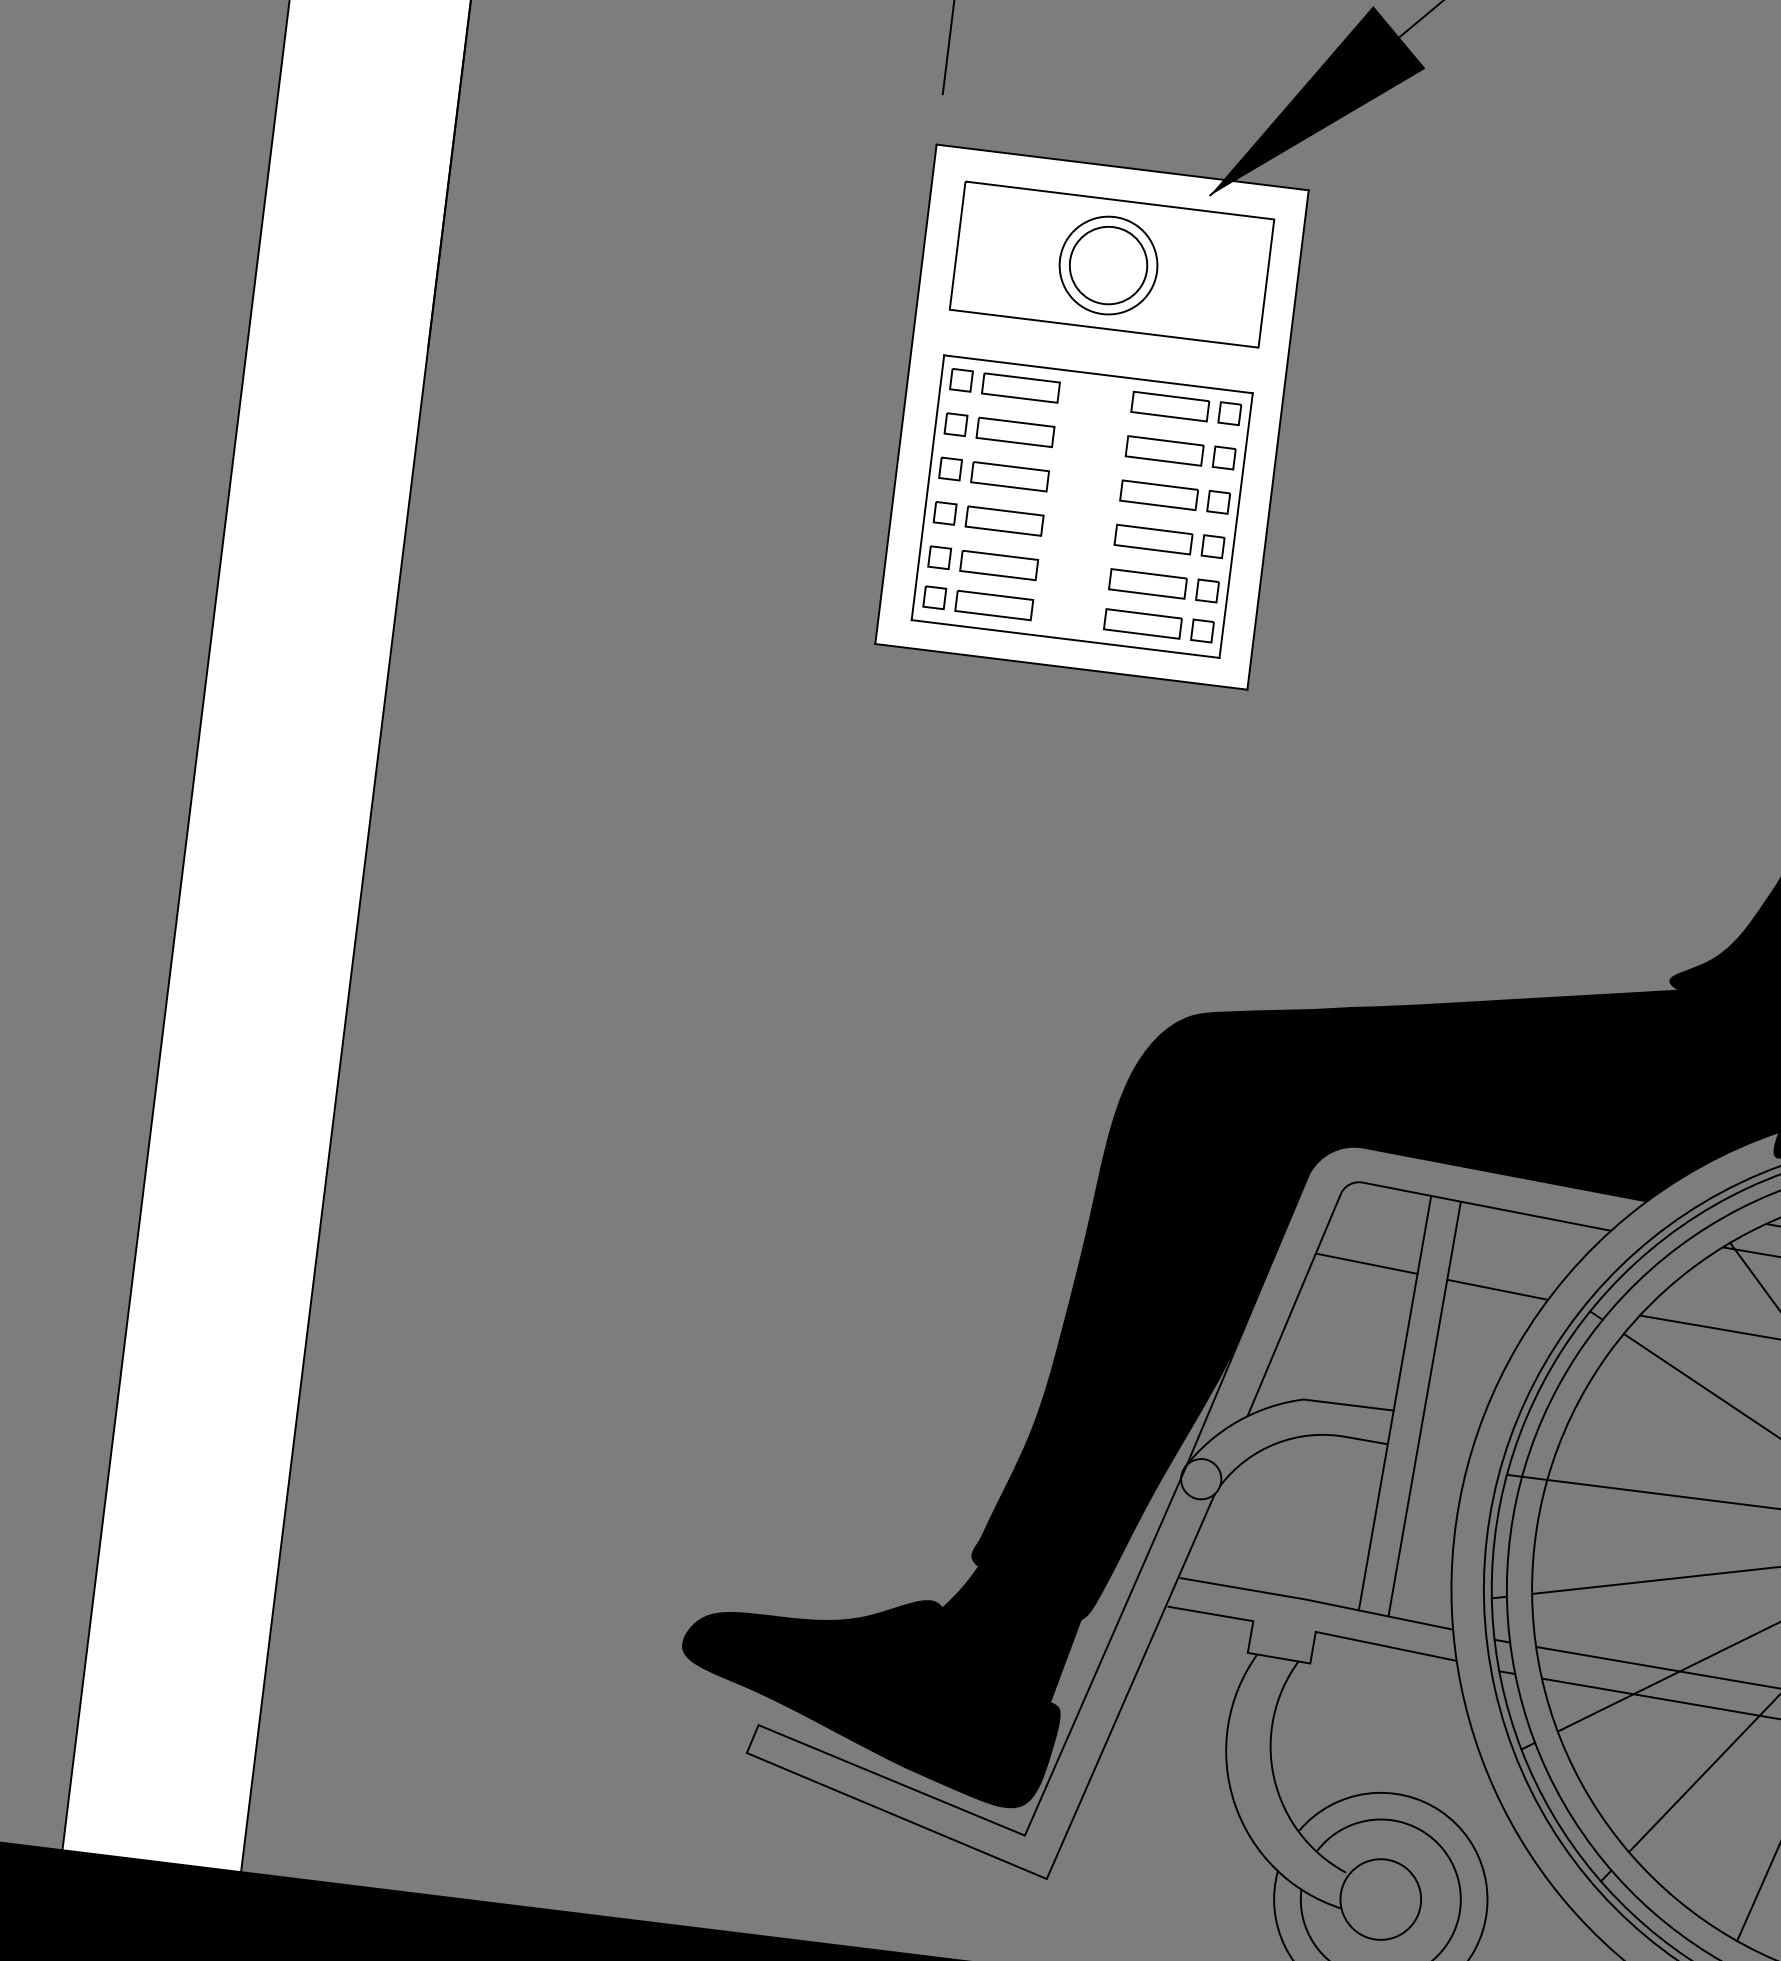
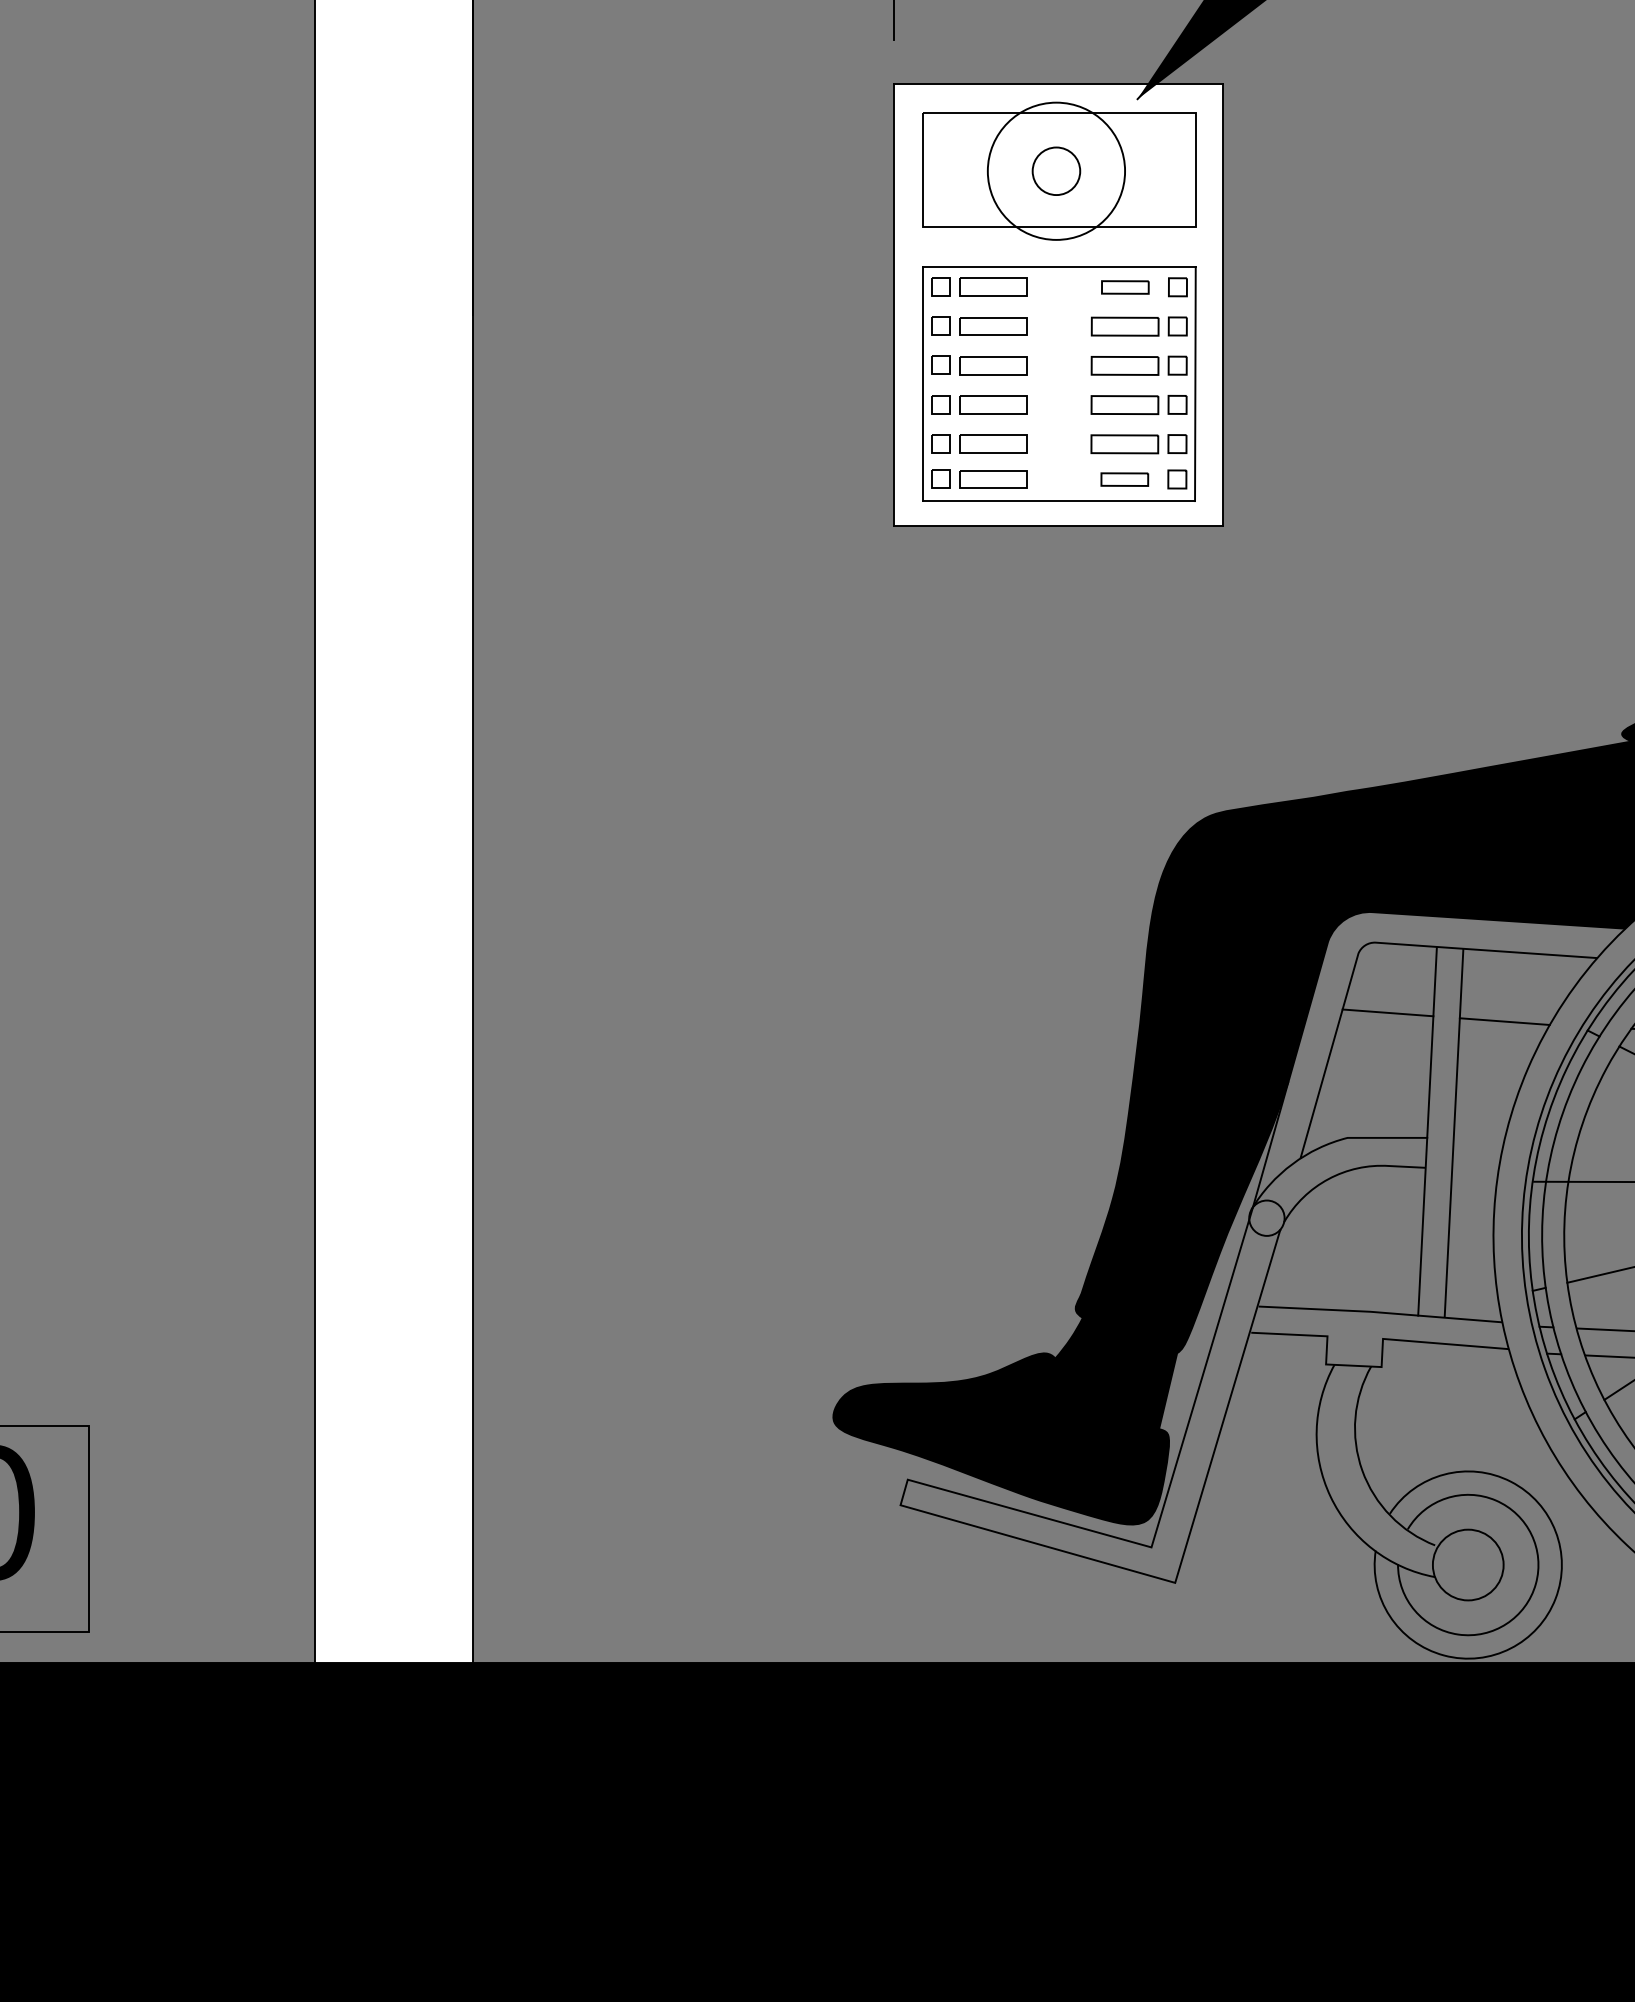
circle: (1108, 265) -> (1056, 171), size x0.7
circle: (1108, 265) -> (1056, 171), size x1.6
part: (1170, 406) -> (1125, 287), size x0.7
part: (1142, 623) -> (1124, 479), size x0.7

